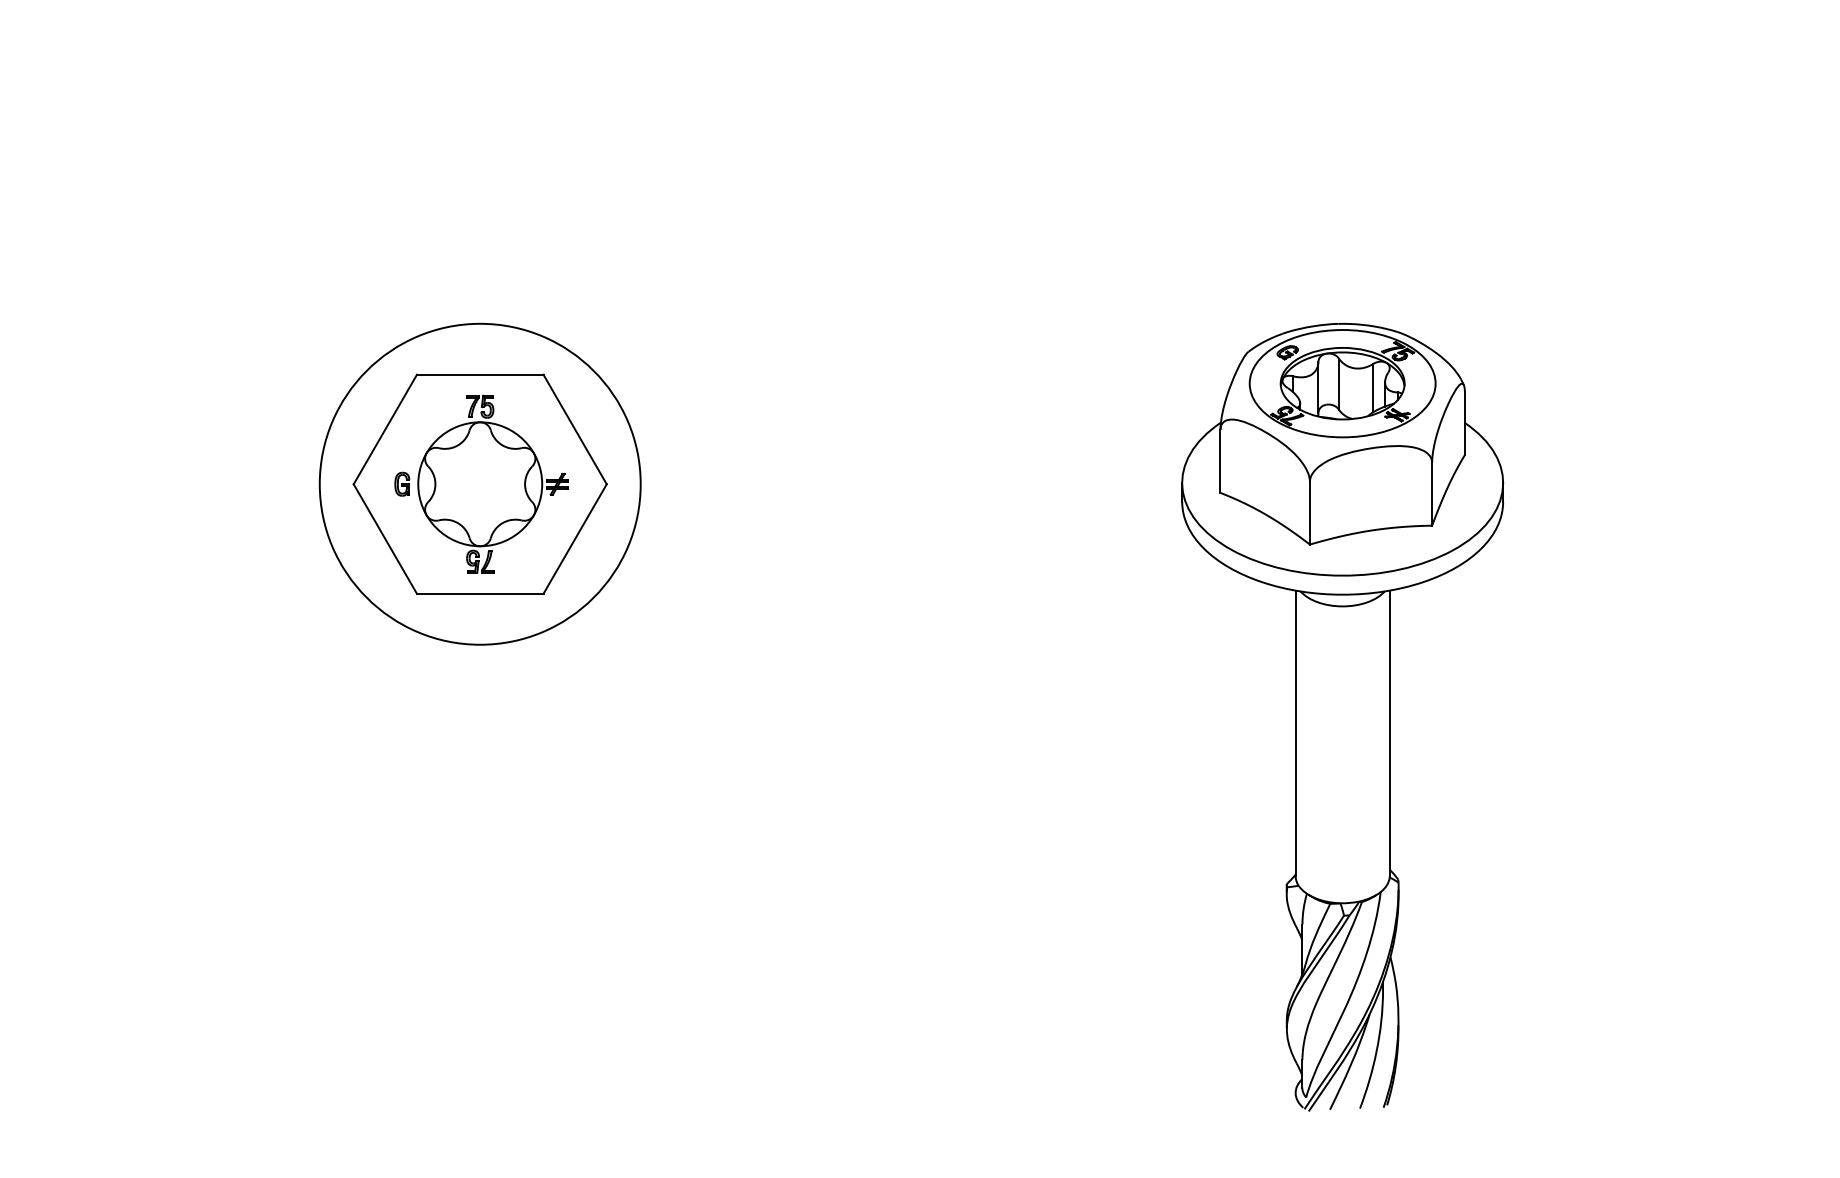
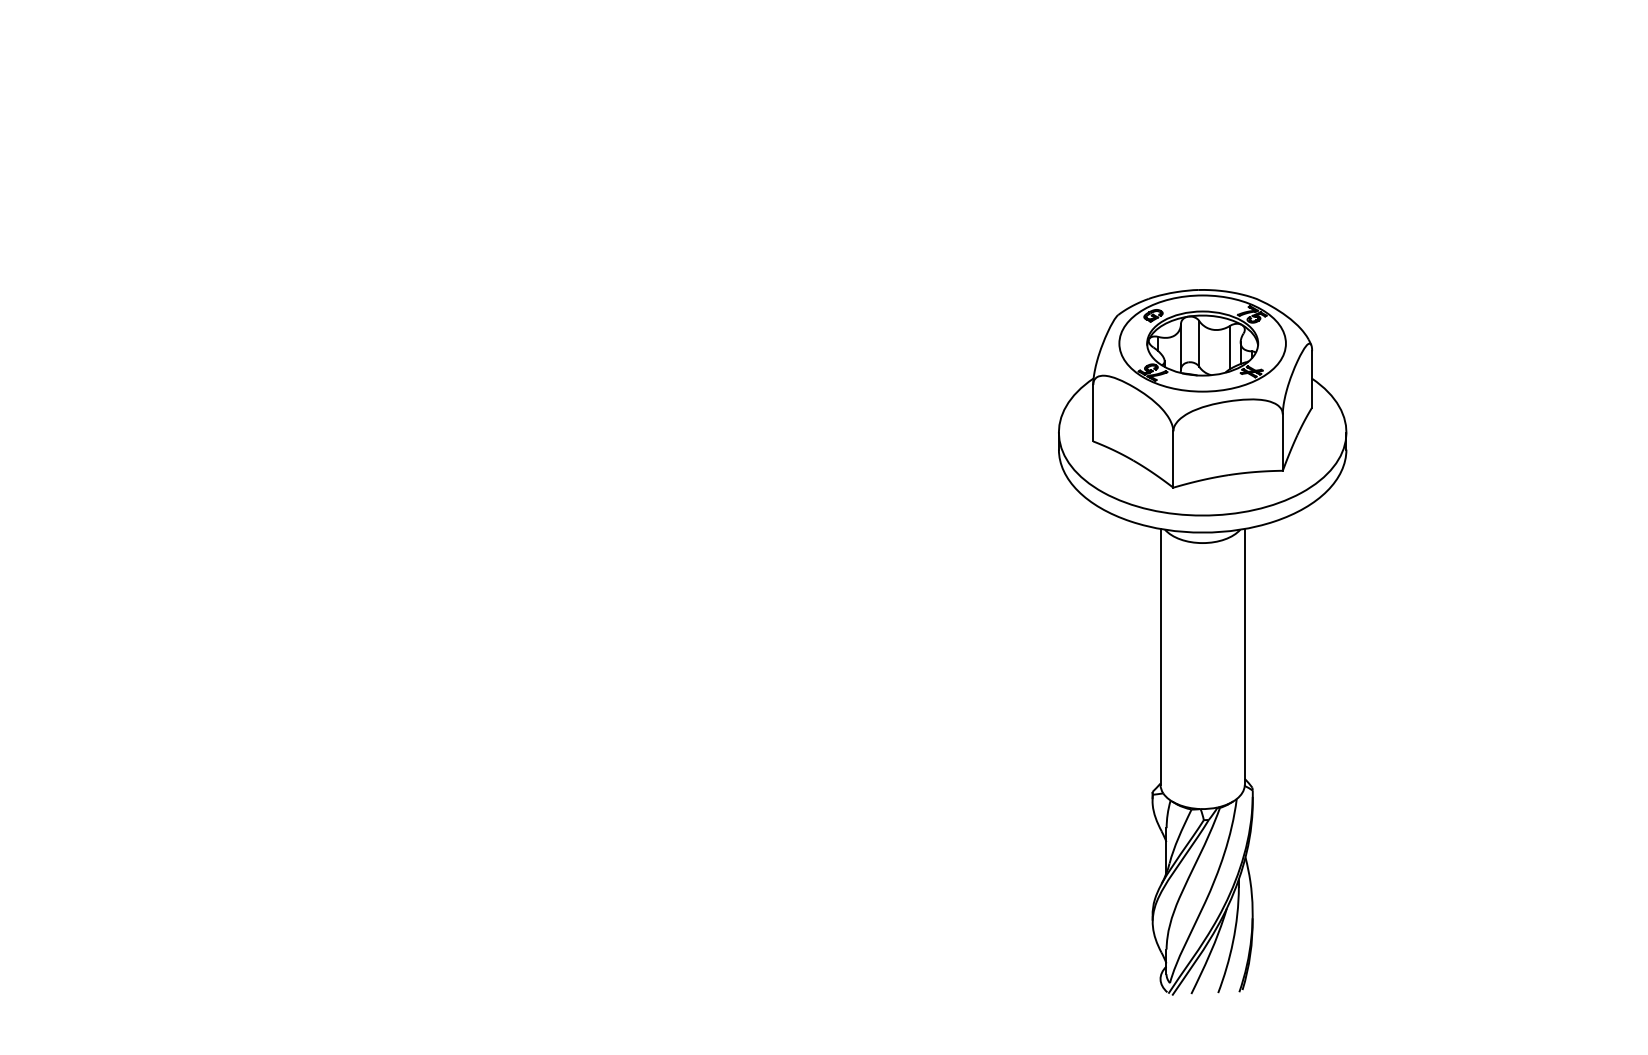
part: (479, 483) -> (429, 432), removed

